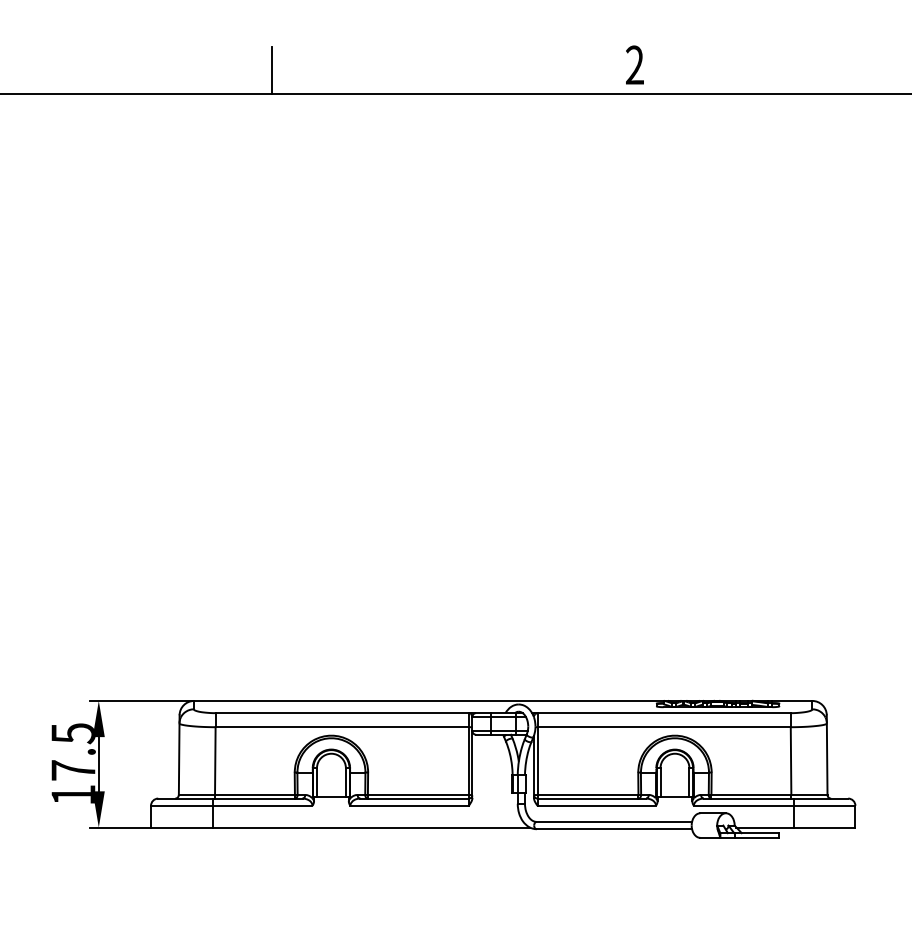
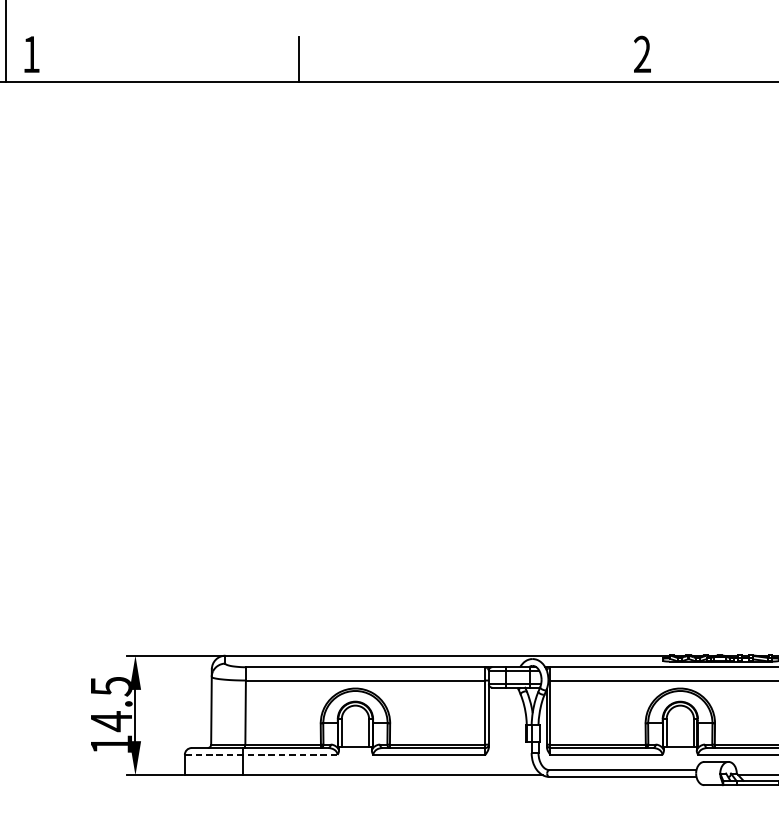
text: (73, 770) -> (111, 721), 17.5 -> 14.5
line: (231, 805) -> (260, 754), solid -> dashed

